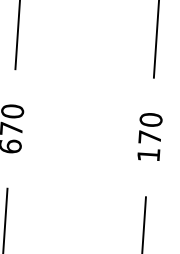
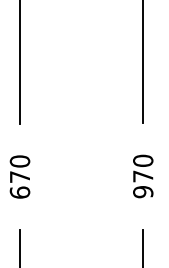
text: (149, 155) -> (143, 192), 170 -> 970

